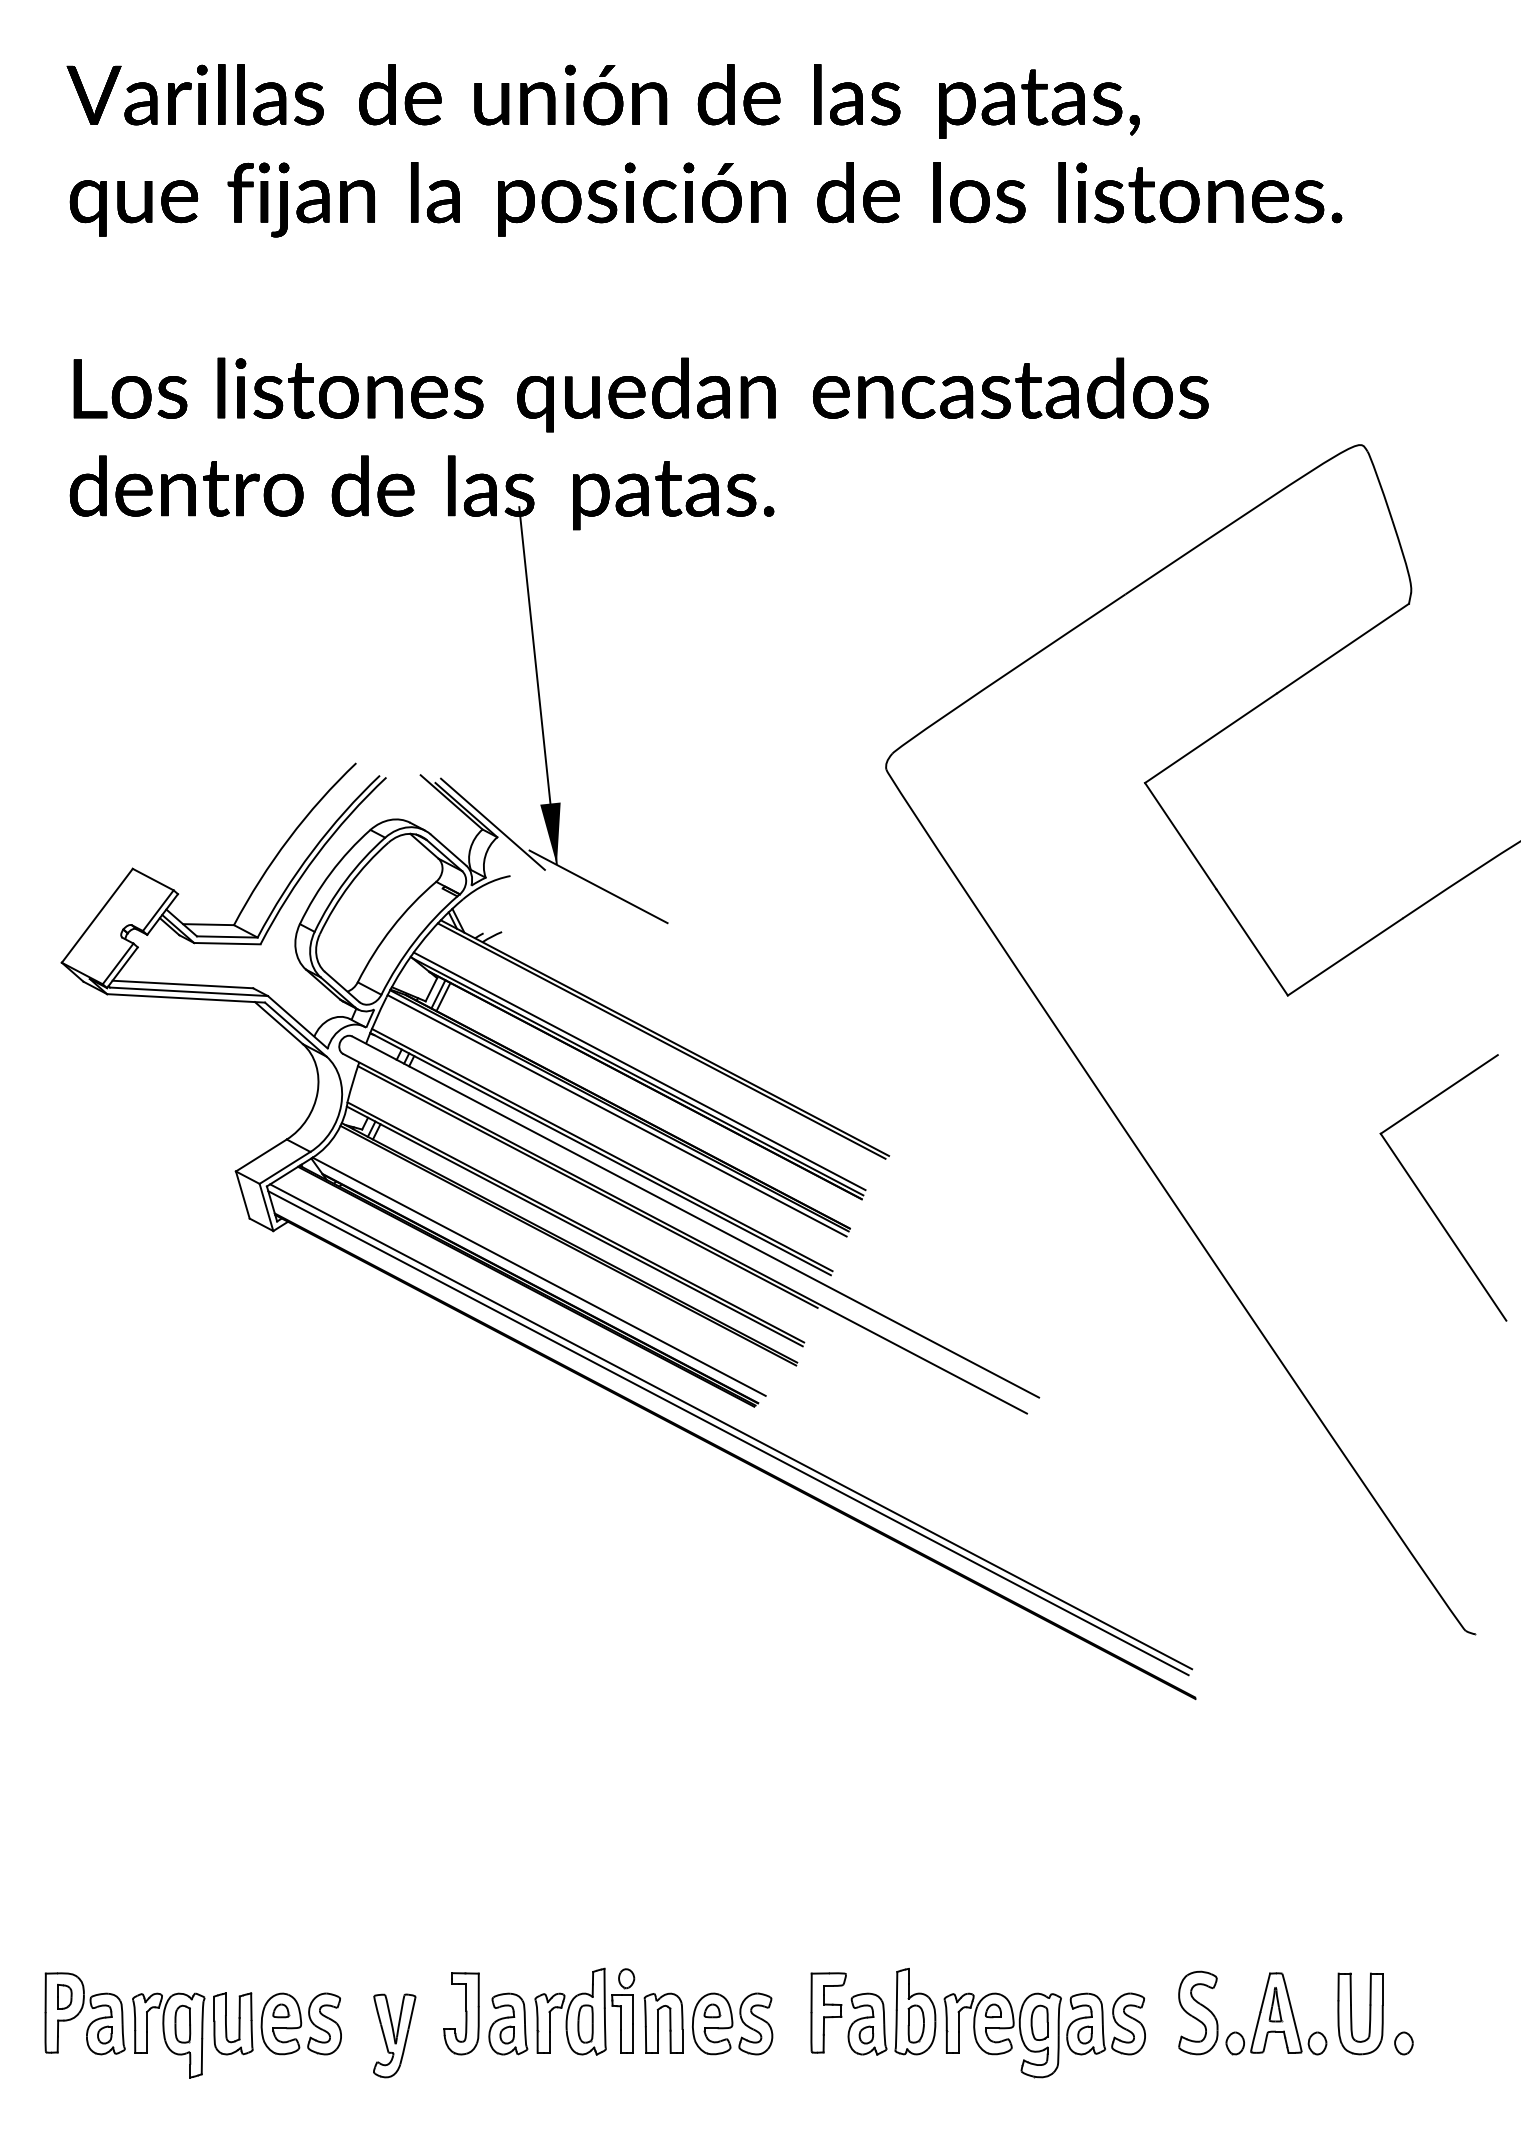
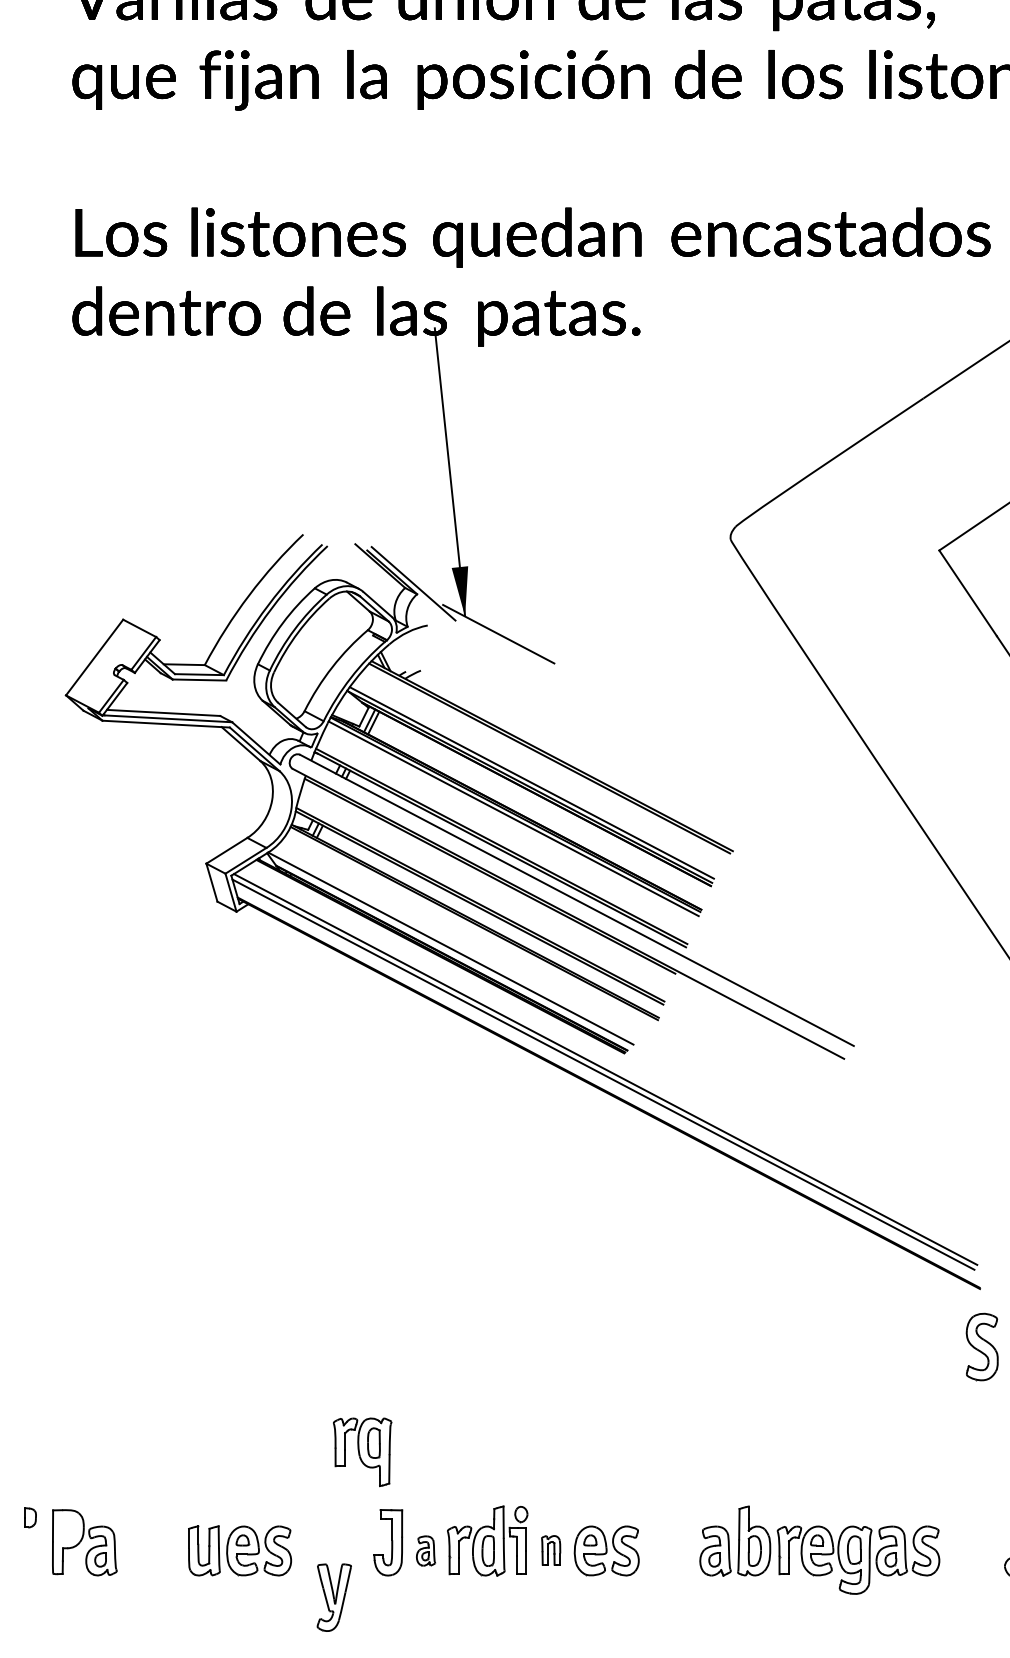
part: (64, 1996) -> (30, 1517), moved
part: (828, 2012) -> (684, 1541), removed
part: (1198, 2012) -> (982, 1346), moved
part: (663, 2022) -> (551, 1549), size x0.6
part: (508, 2023) -> (426, 1550), size x0.6
part: (168, 2035) -> (362, 1452), moved
part: (394, 2035) -> (334, 1597), moved

